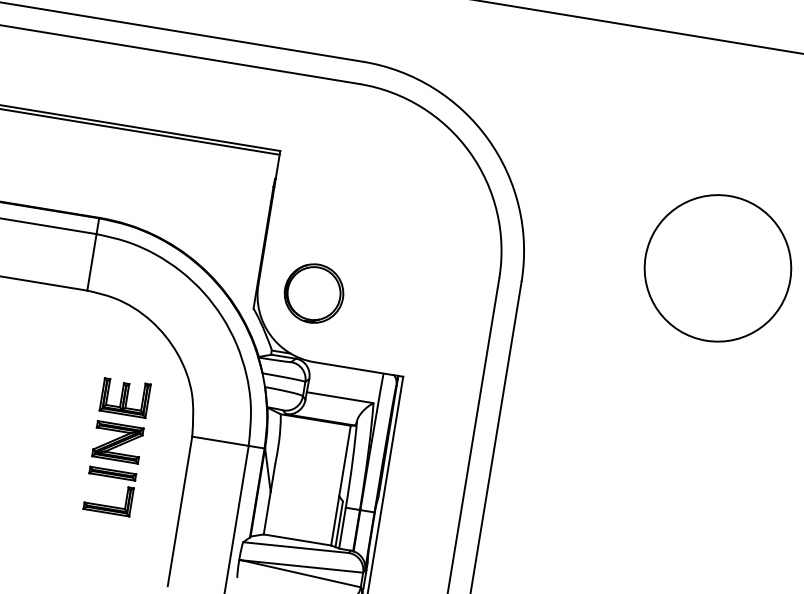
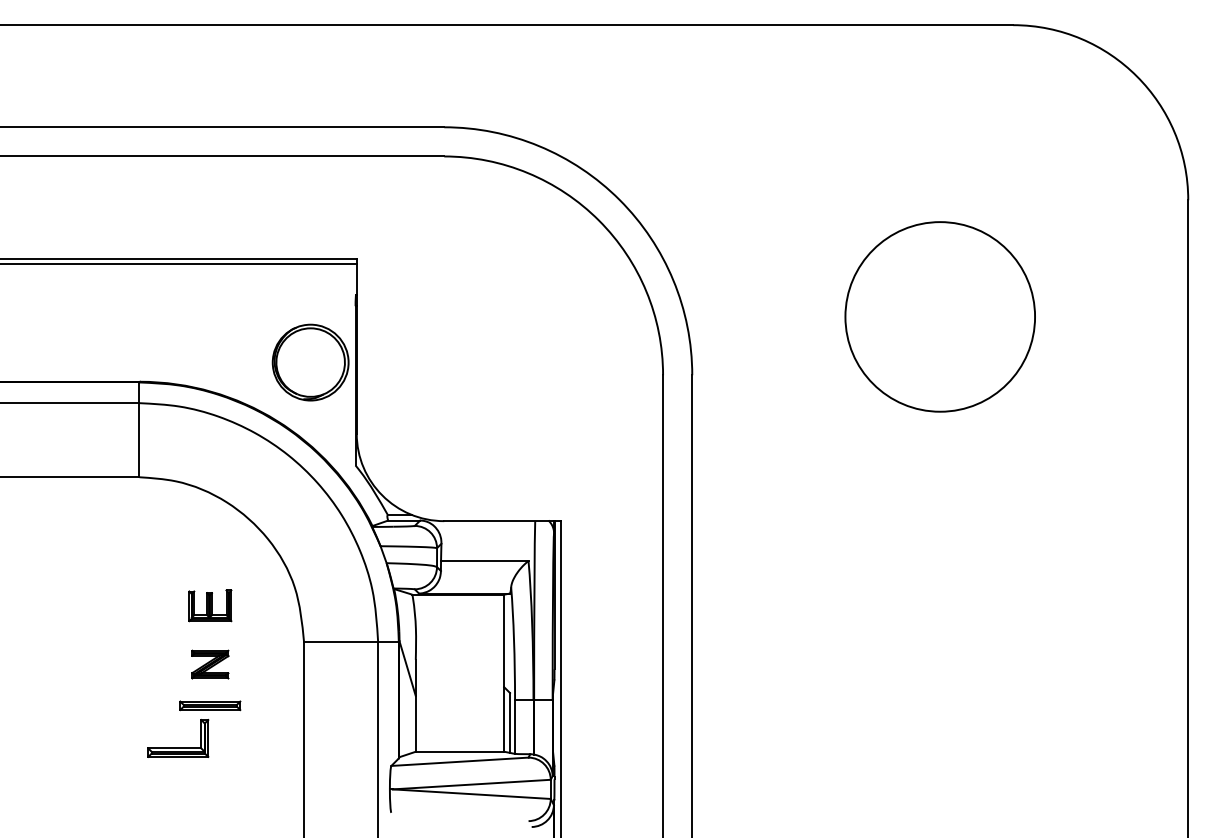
part: (313, 293) -> (310, 362), moved
part: (125, 397) -> (210, 605), size x0.7
part: (118, 442) -> (210, 664), size x0.6
part: (107, 505) -> (178, 747), moved

